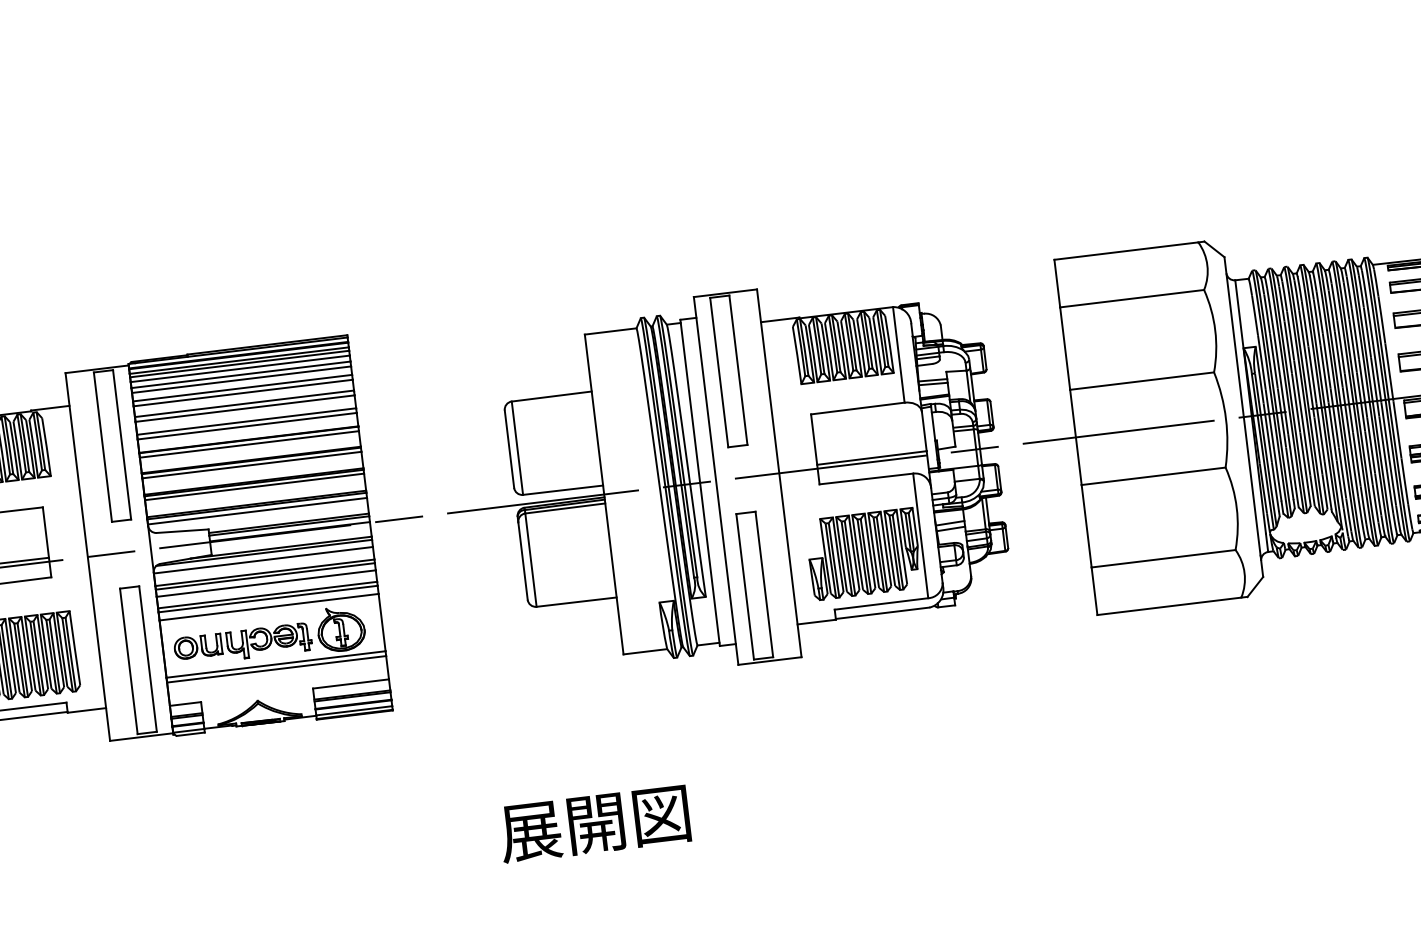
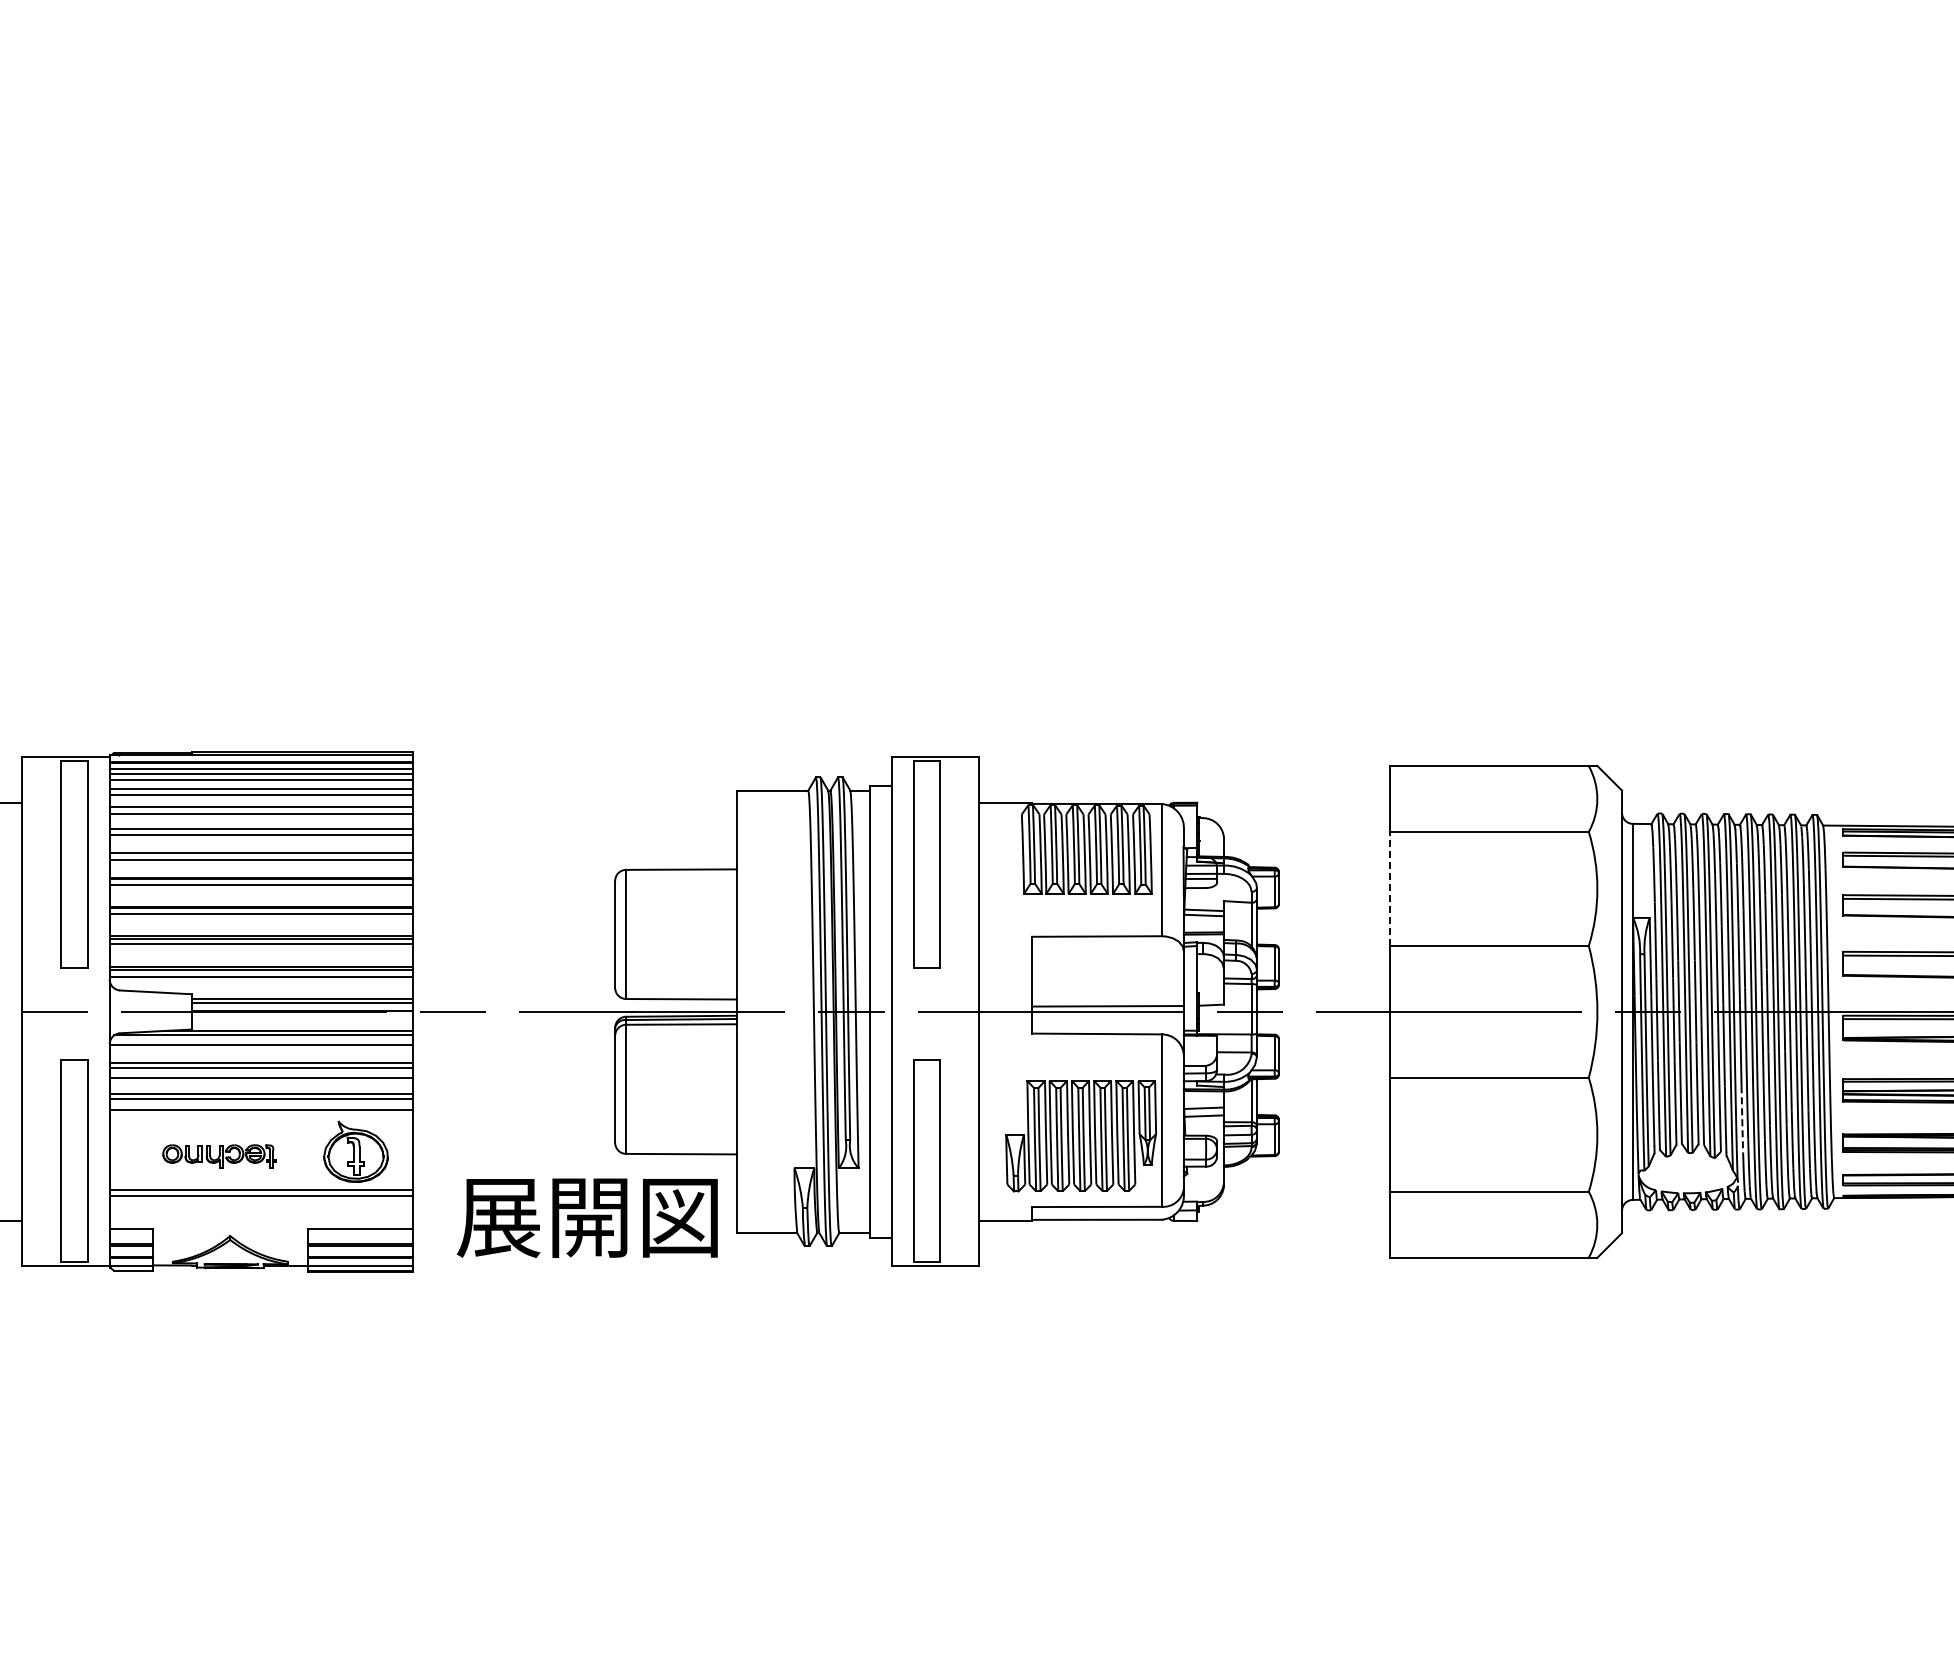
line: (1065, 348) -> (1389, 888), solid -> dashed
line: (1340, 485) -> (1742, 1120), solid -> dashed
part: (242, 644) -> (219, 1156), size x0.6
text: (593, 823) -> (586, 1217), moved

